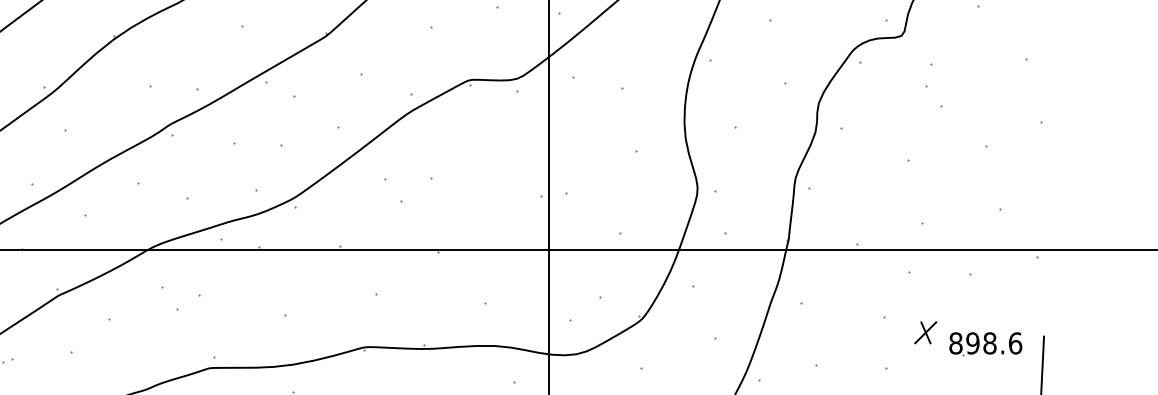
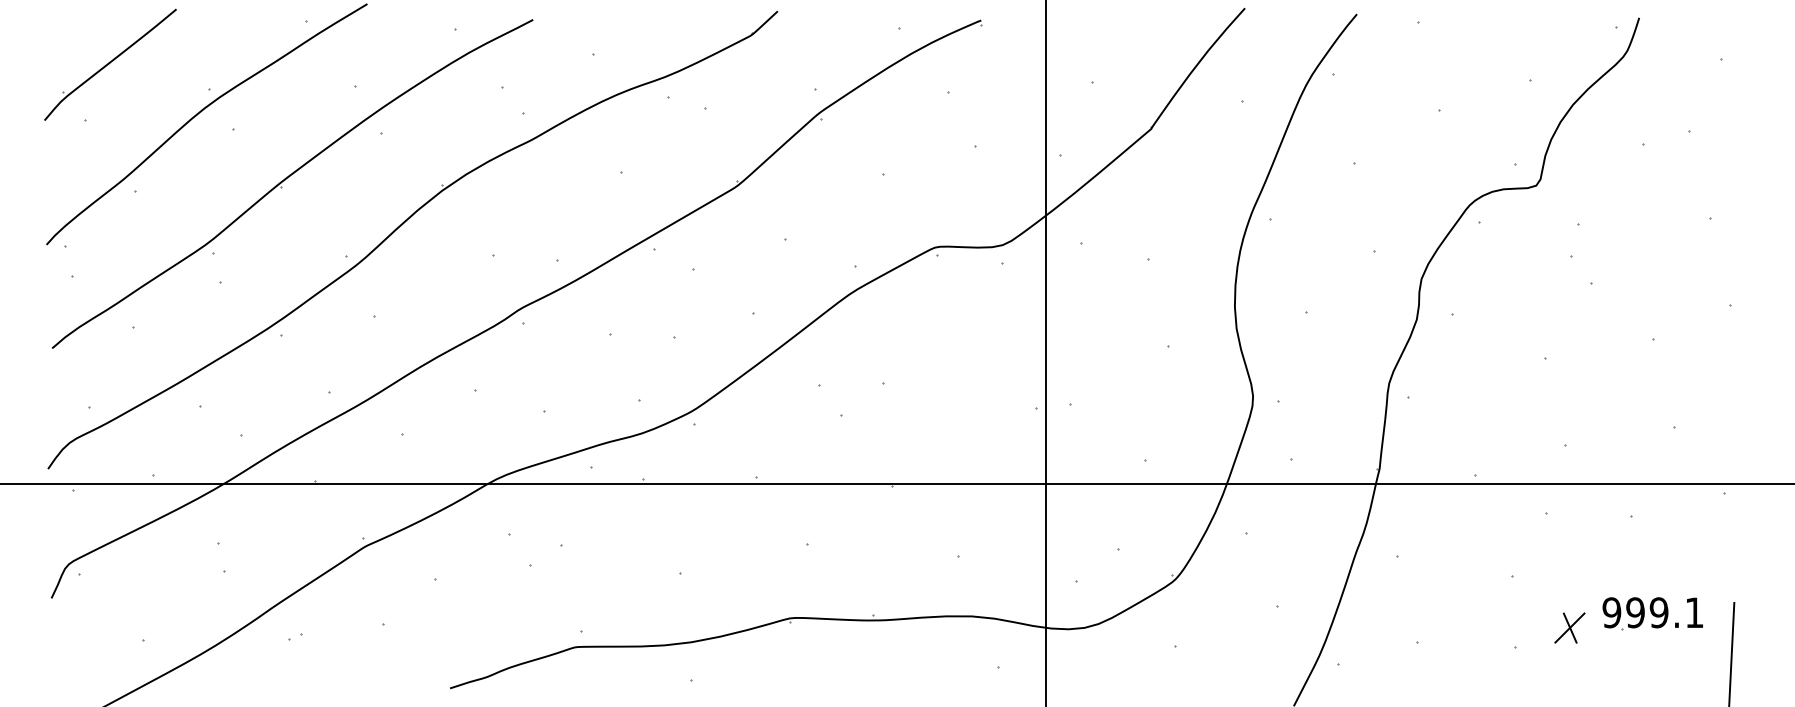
part: (925, 332) -> (1569, 627), moved
text: (985, 343) -> (1653, 612), 898.6 -> 999.1

